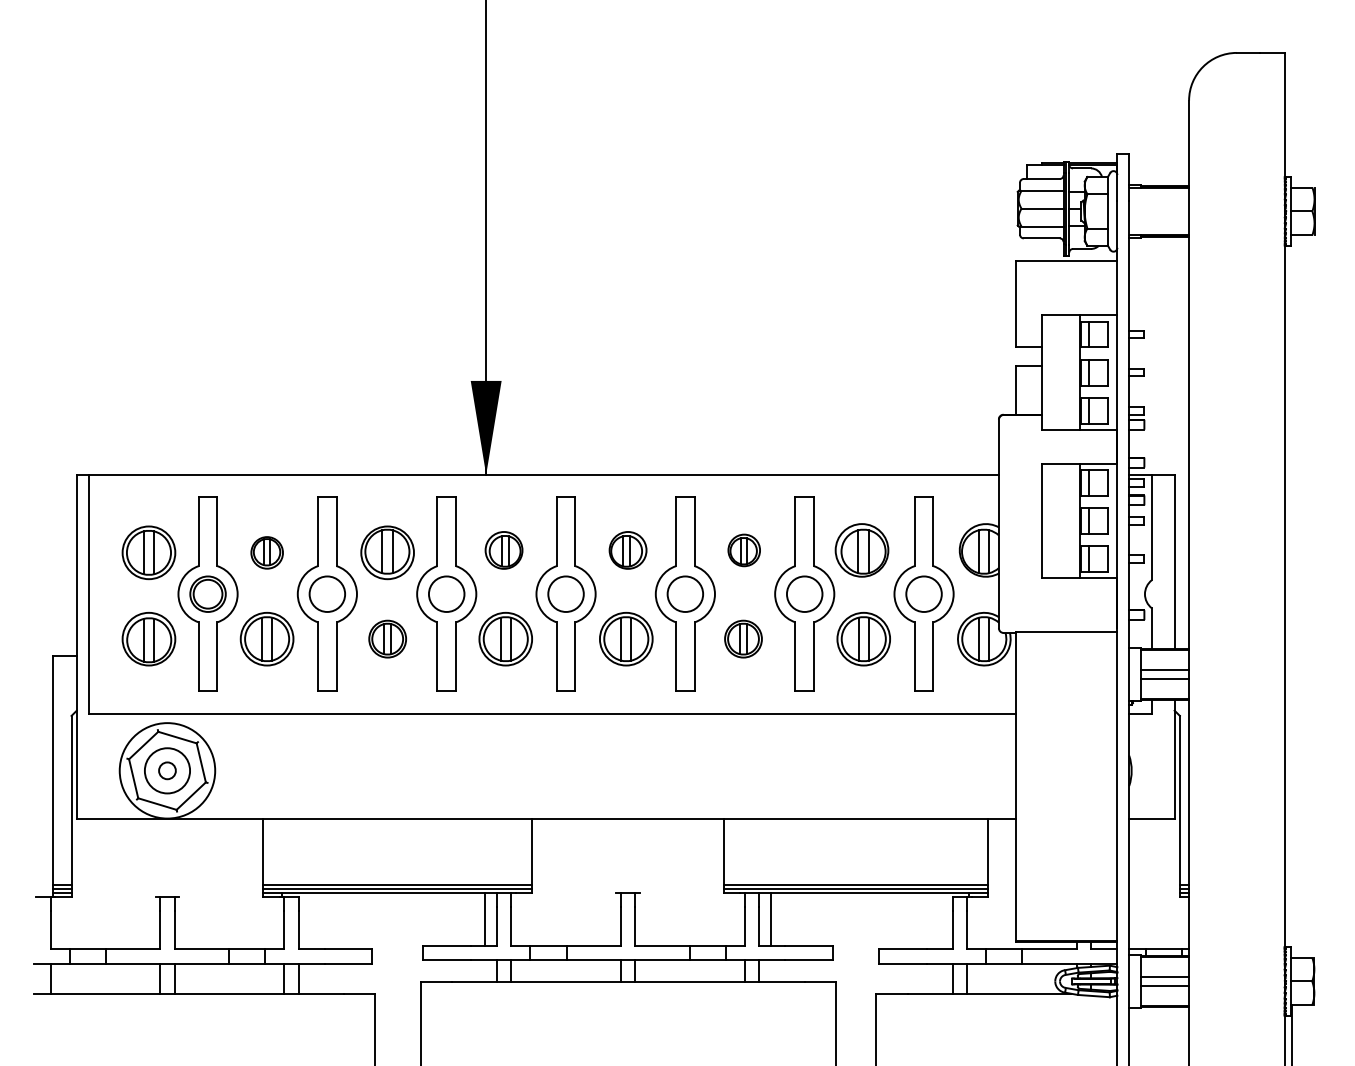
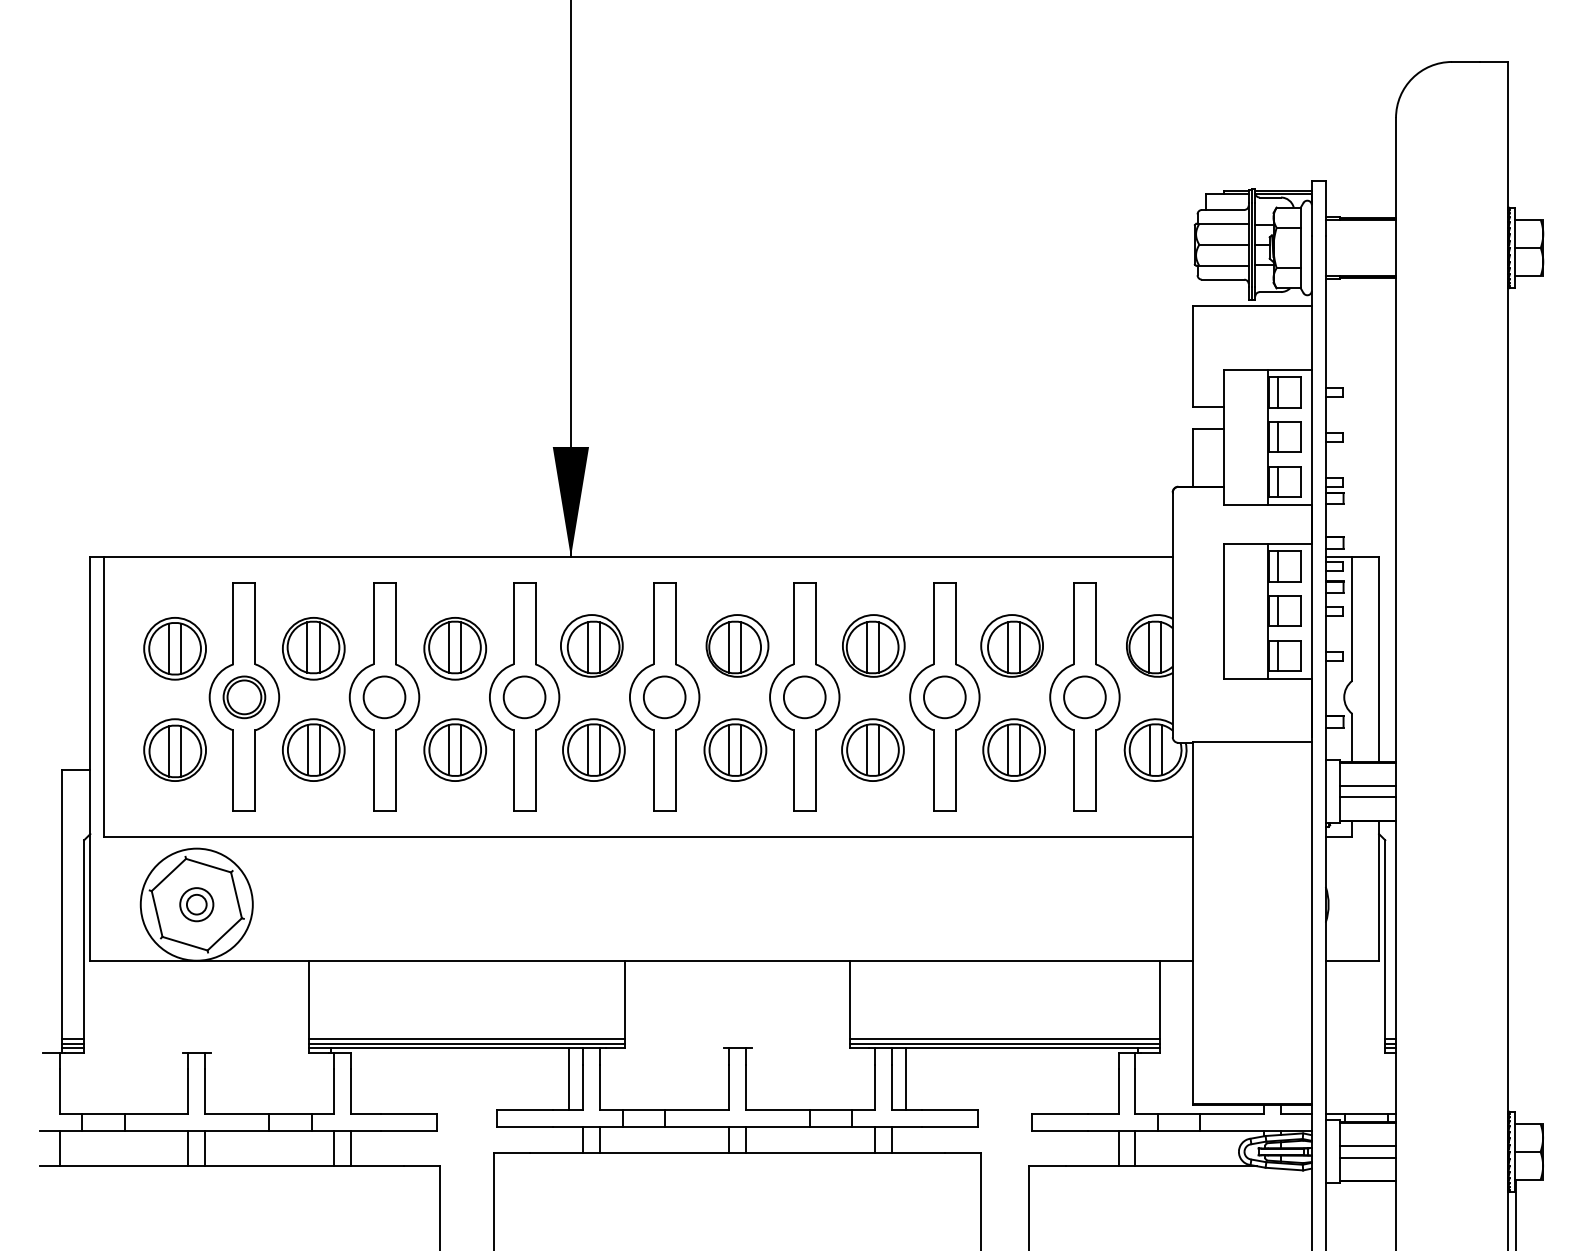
part: (503, 550) -> (591, 645), size x1.43
part: (628, 550) -> (737, 645), size x1.43
part: (743, 550) -> (873, 645), size x1.67
part: (266, 552) -> (313, 648), size x1.67
part: (387, 638) -> (455, 749), size x1.43
part: (743, 638) -> (872, 749), size x1.43
circle: (167, 770) -> (196, 904), size x0.62

